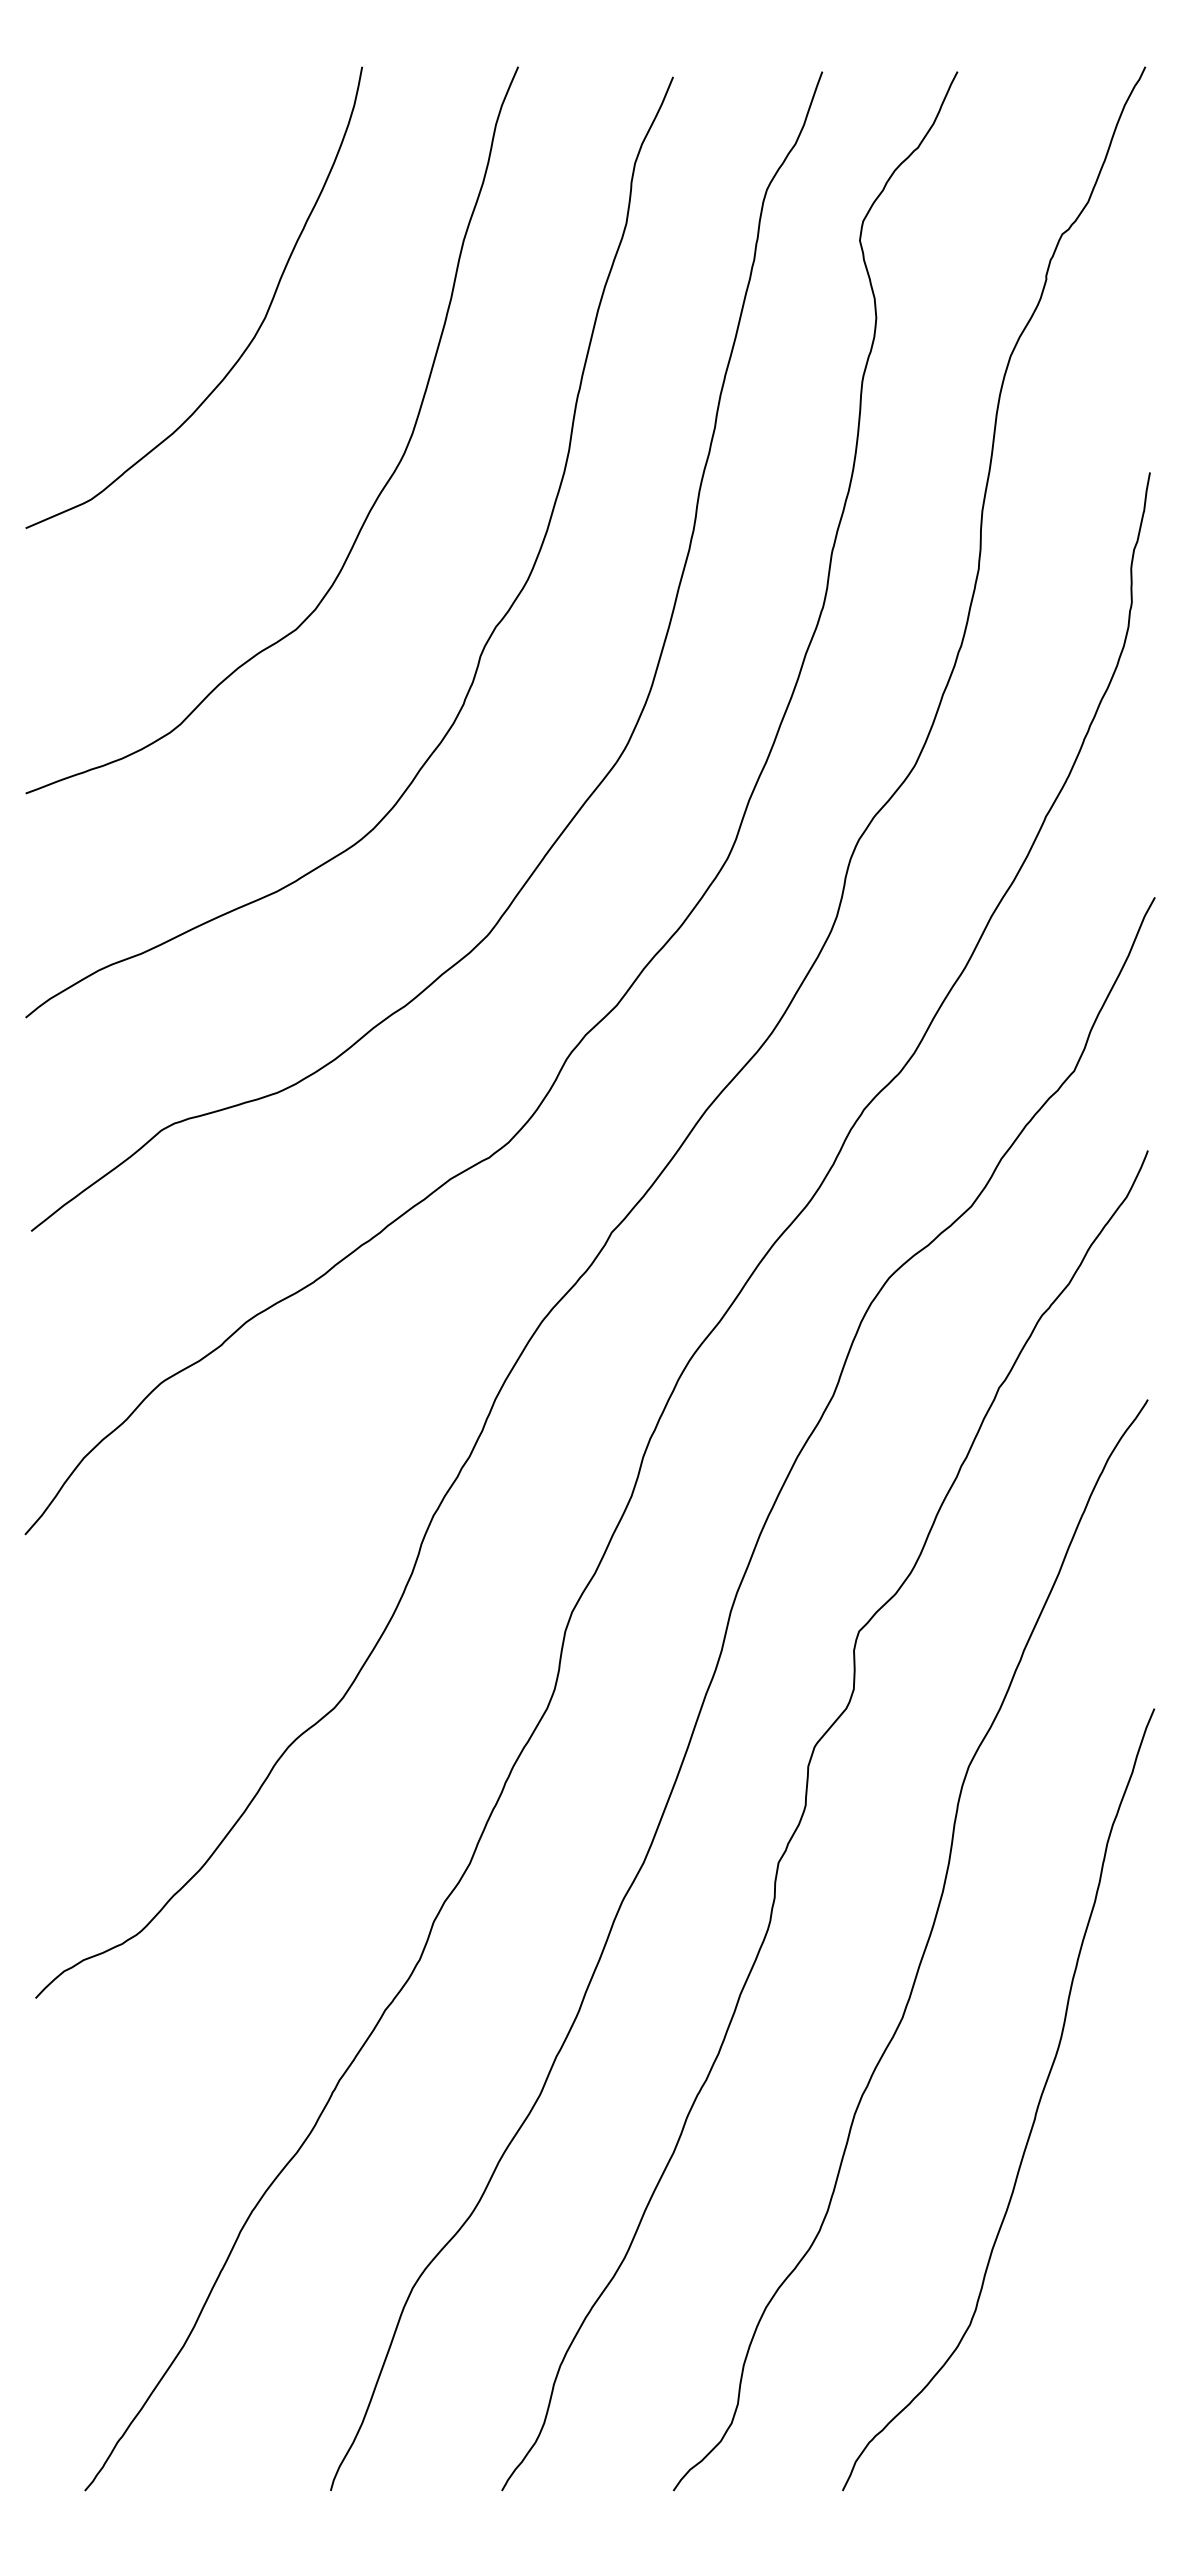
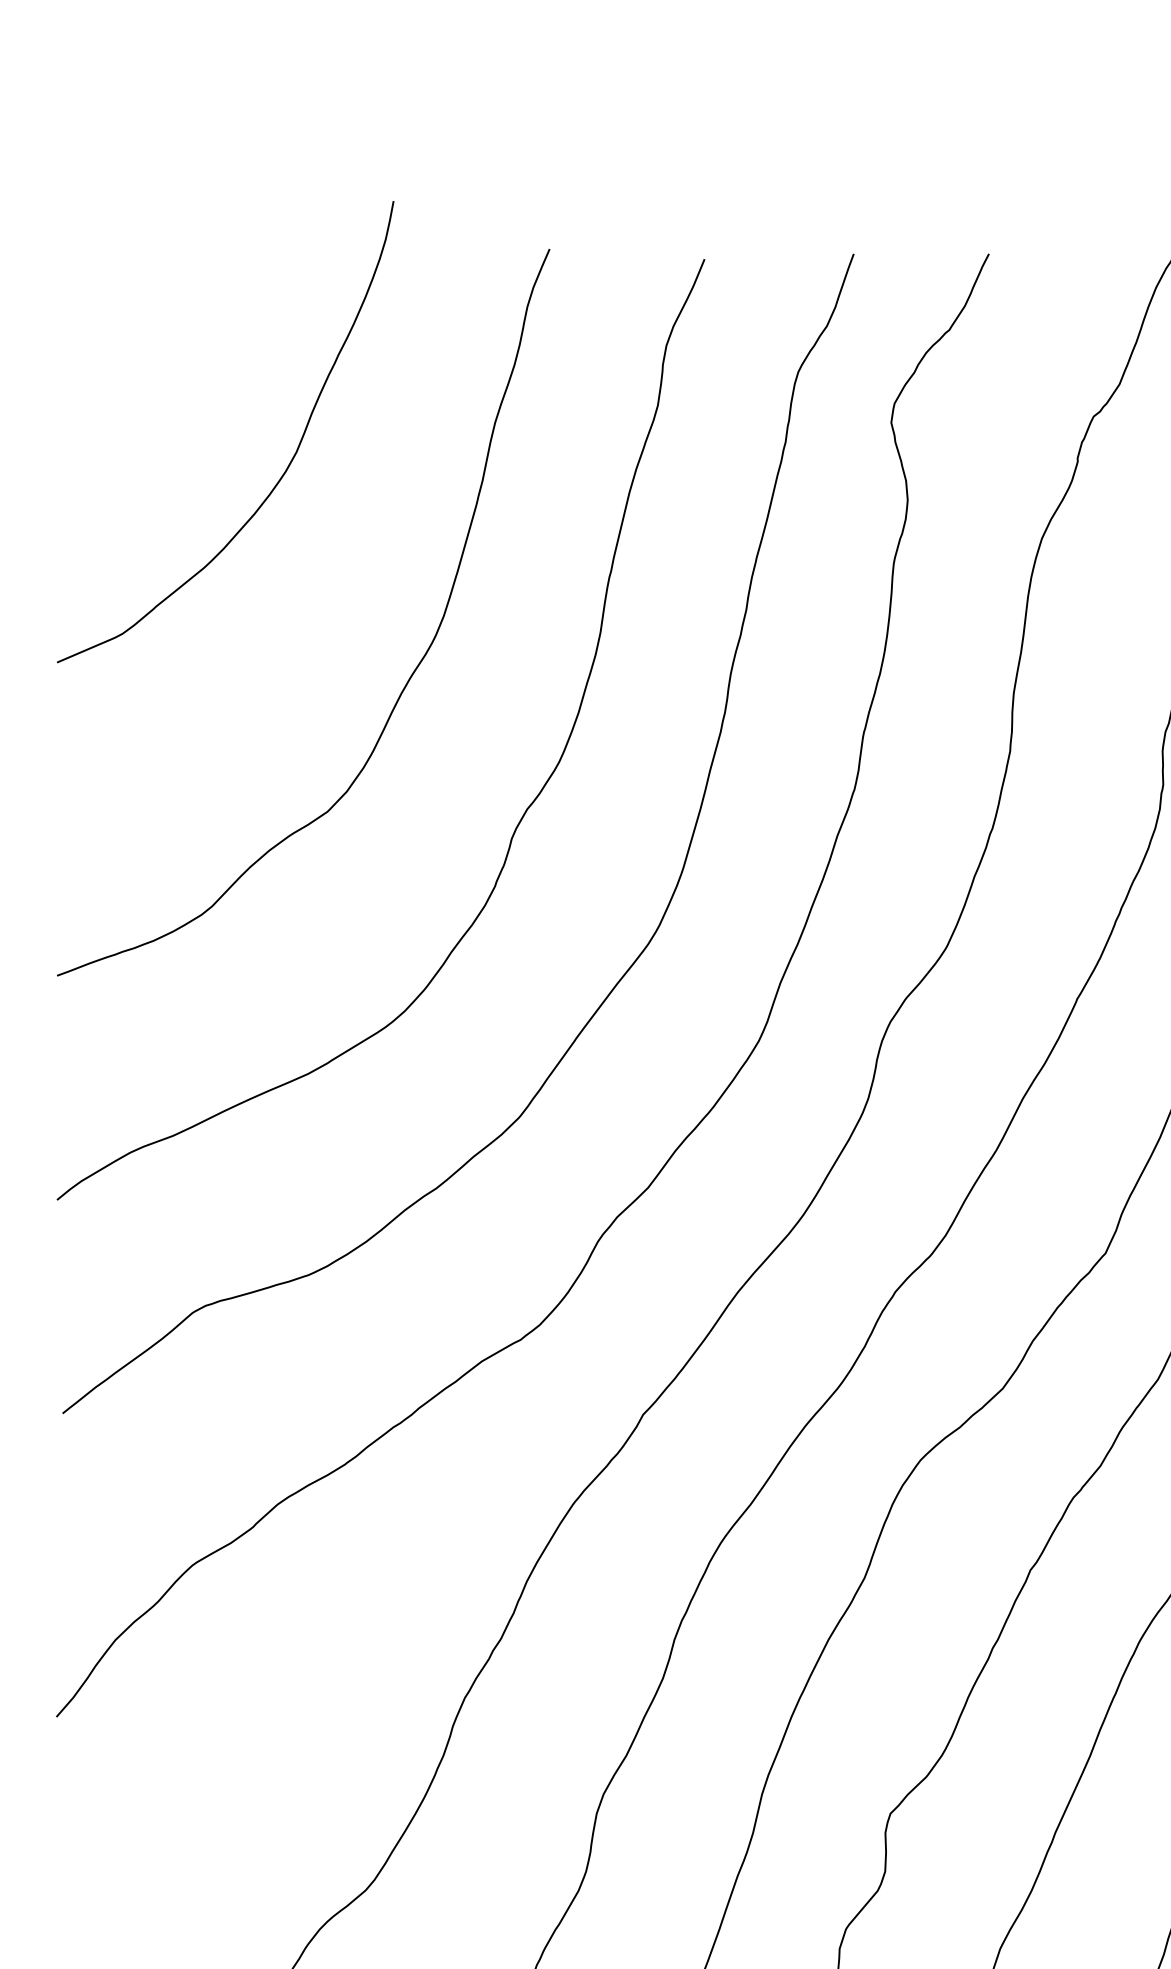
curve: (254, 334) -> (285, 468), moved

